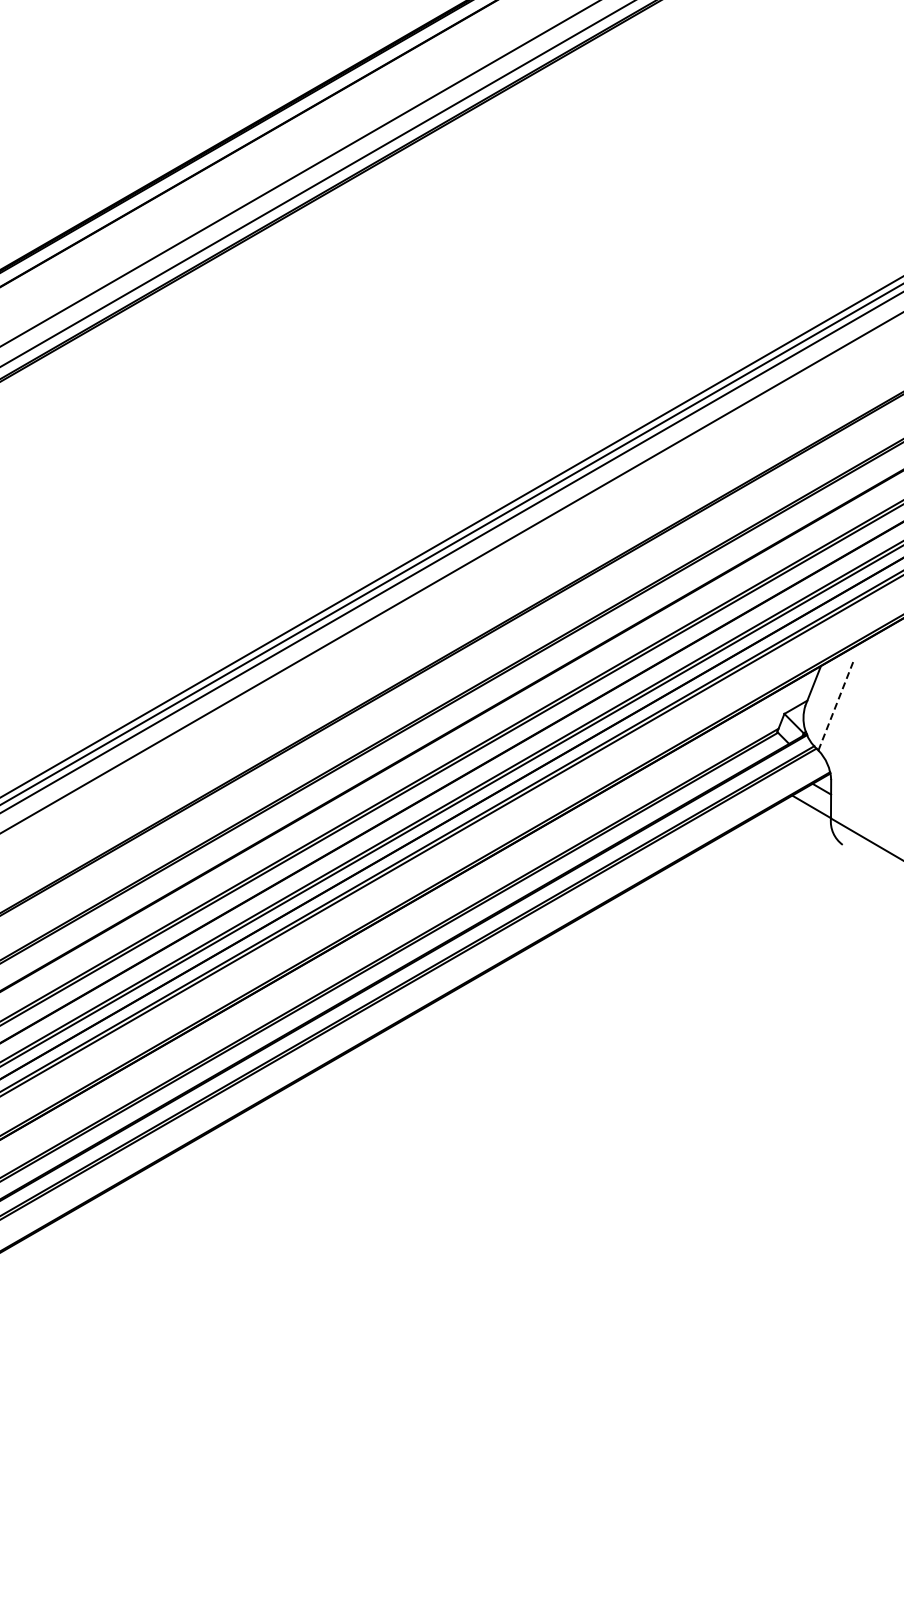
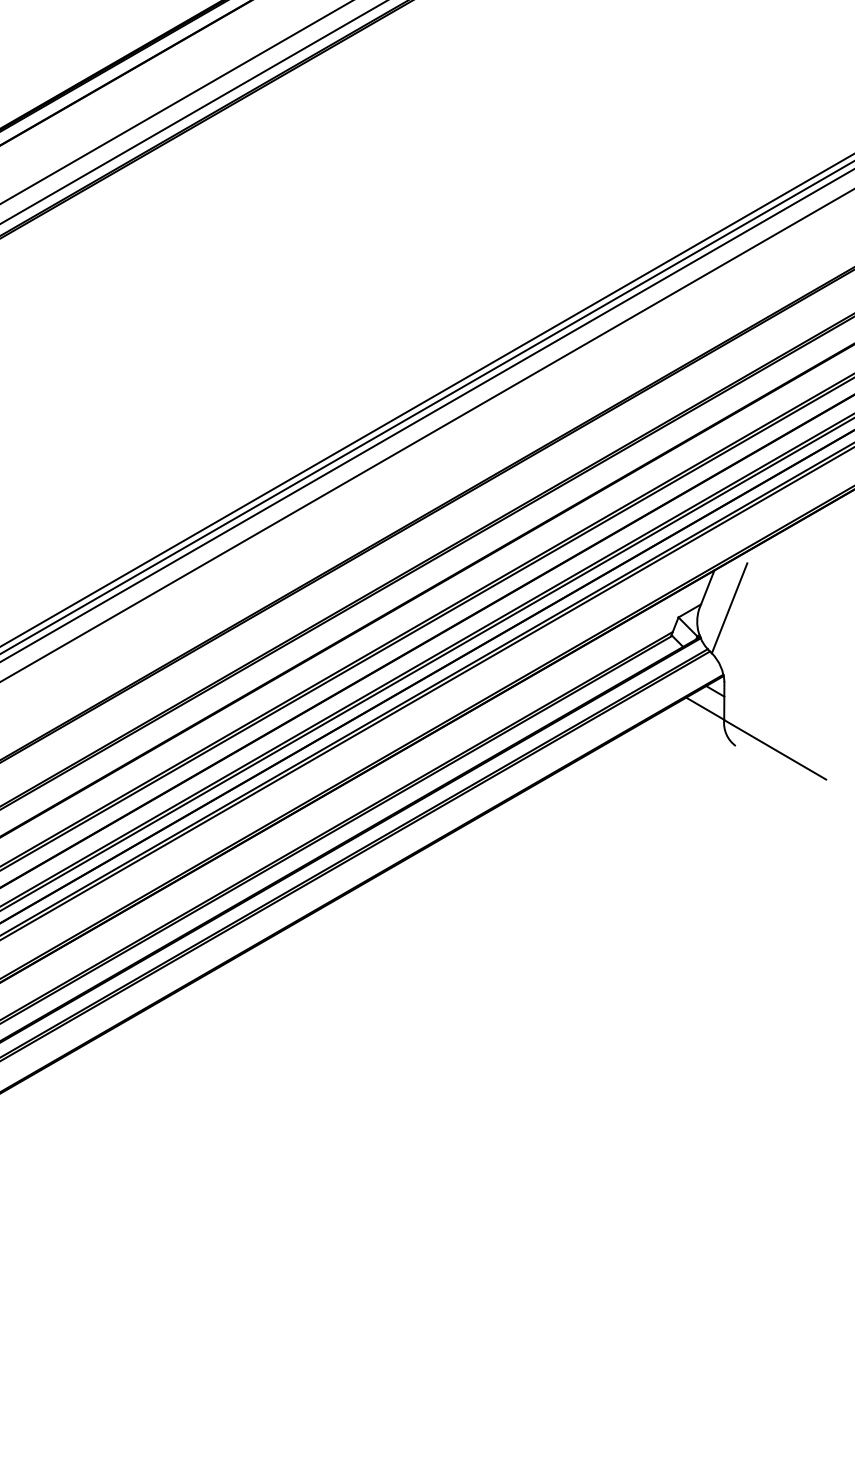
line: (836, 704) -> (729, 608), dashed -> solid

